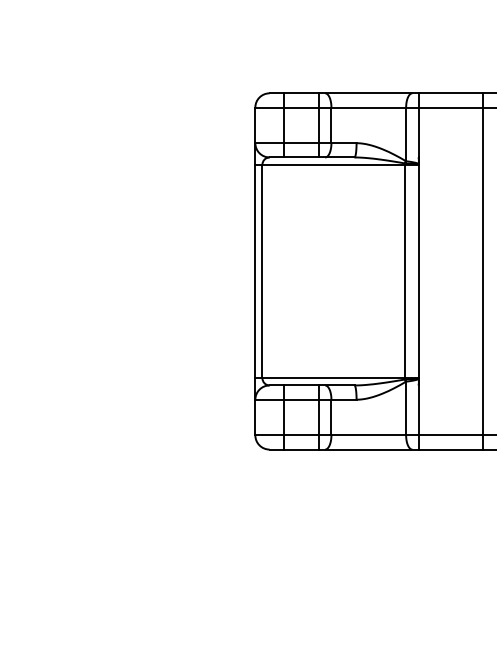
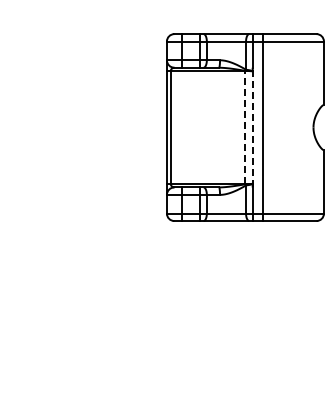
line: (405, 271) -> (245, 127), solid -> dashed
line: (418, 271) -> (252, 127), solid -> dashed
line: (483, 271) -> (262, 127), moved

